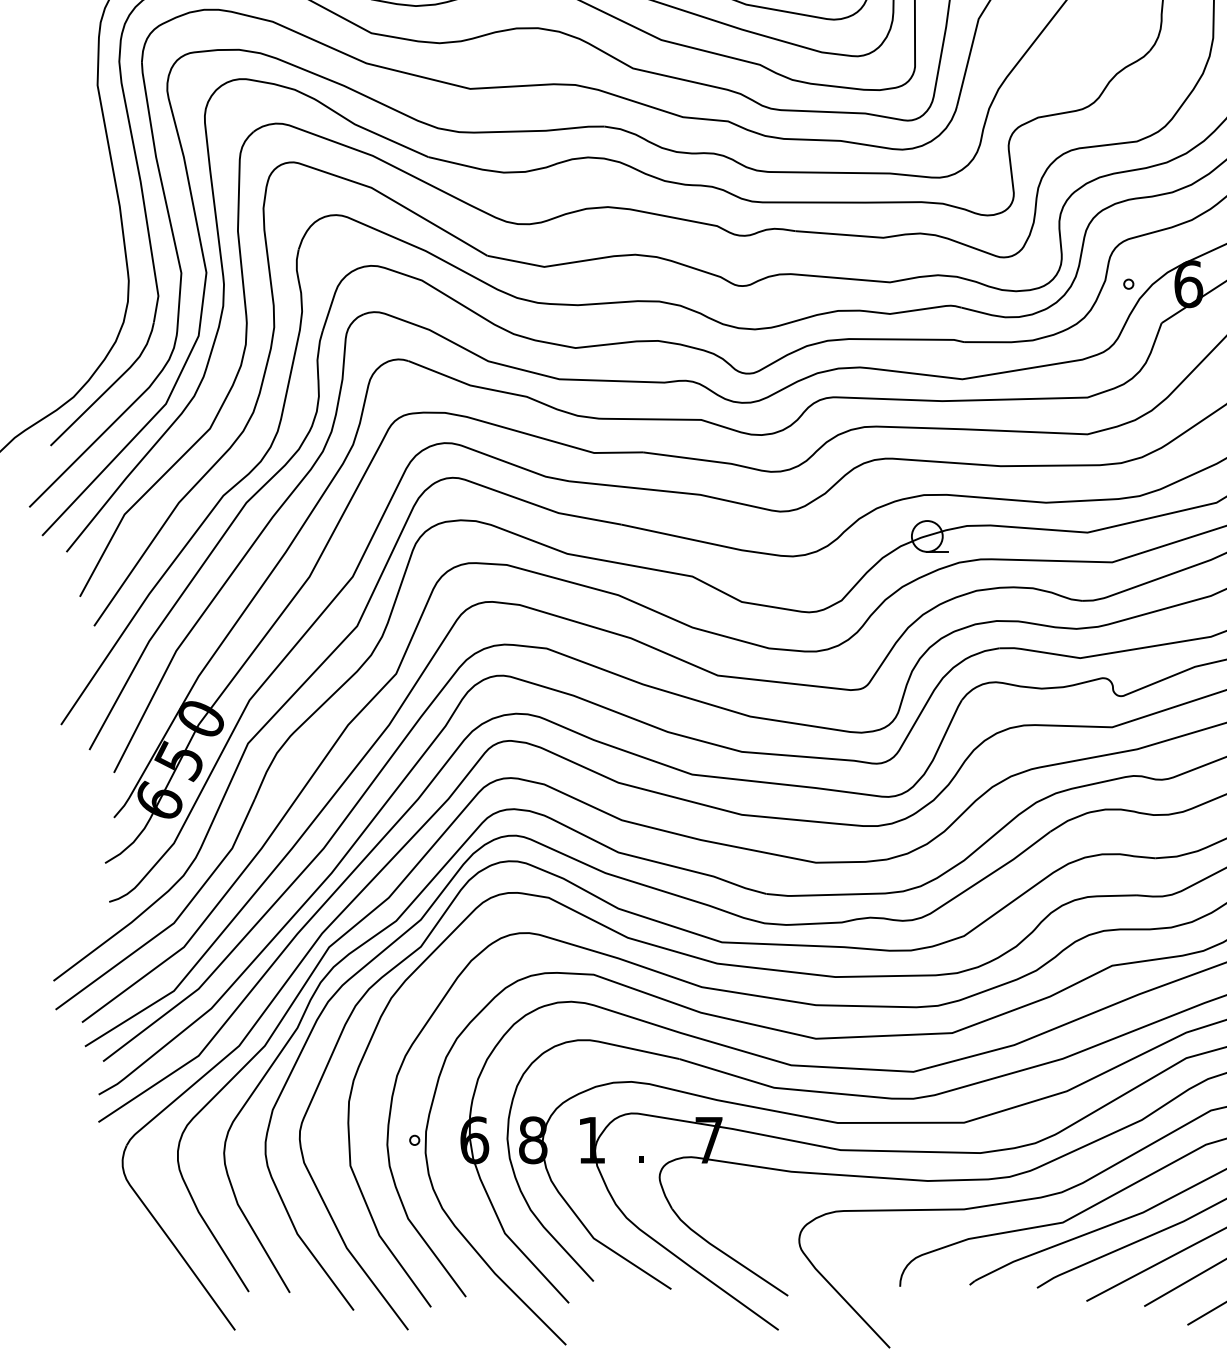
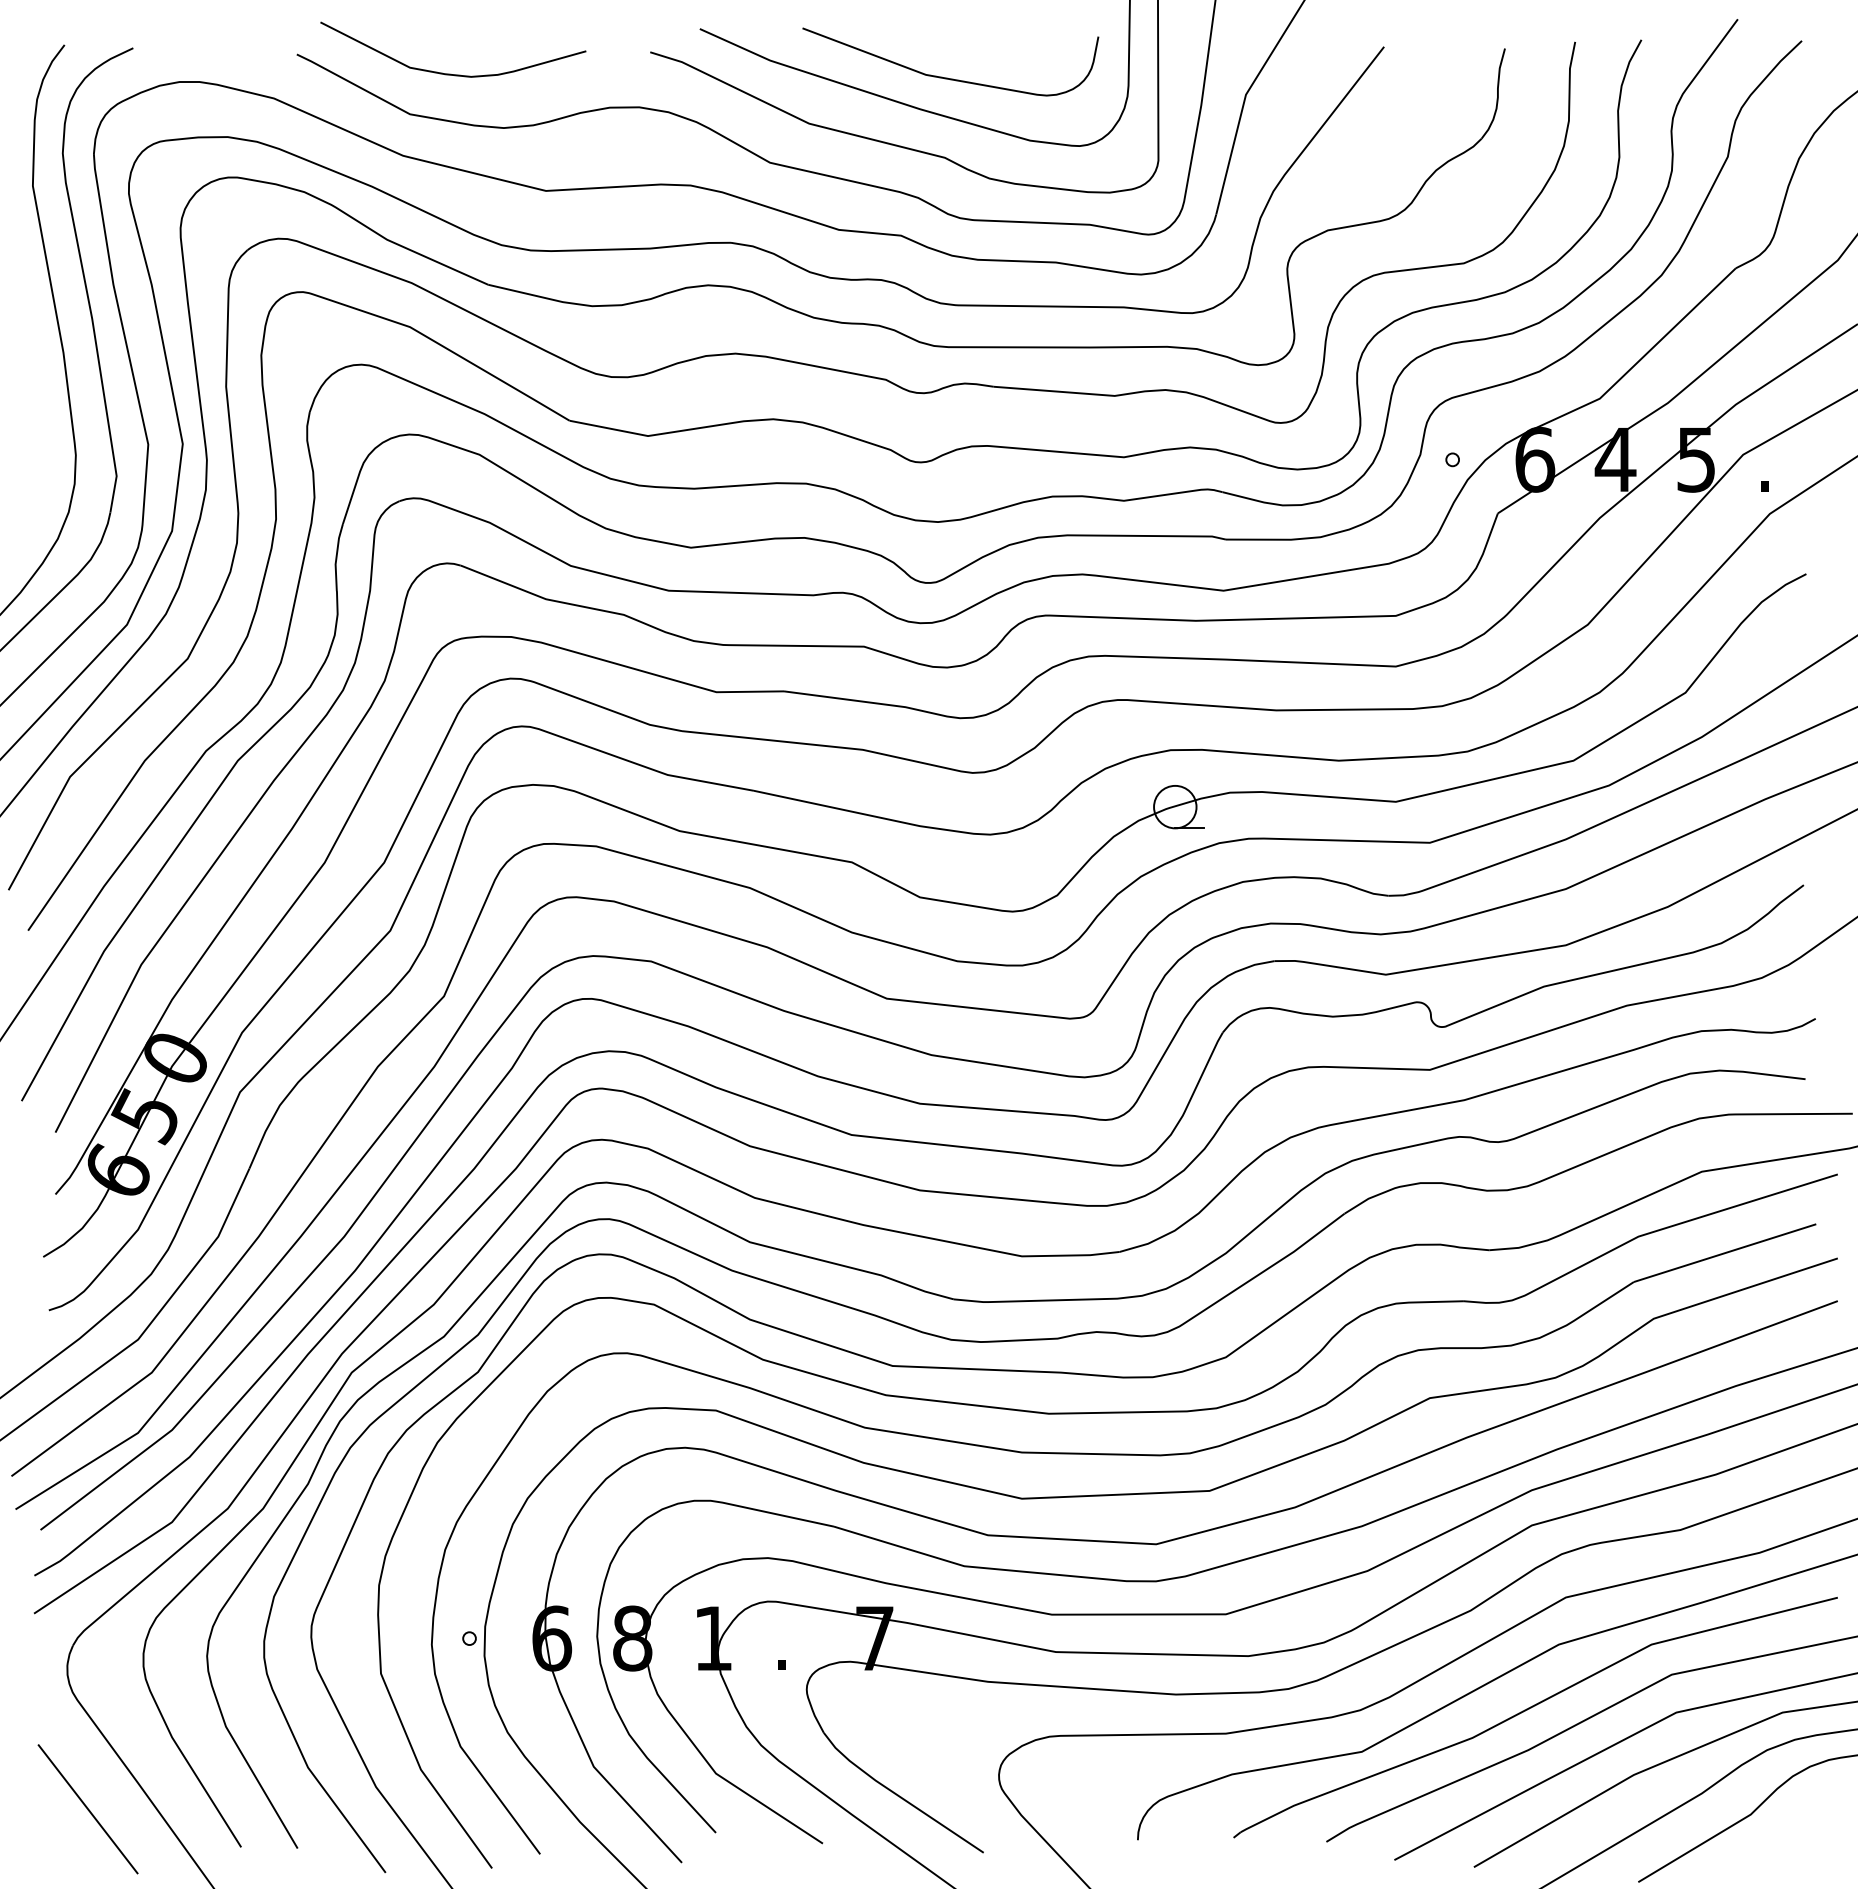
line: (137, 1264) -> (87, 1809), added

